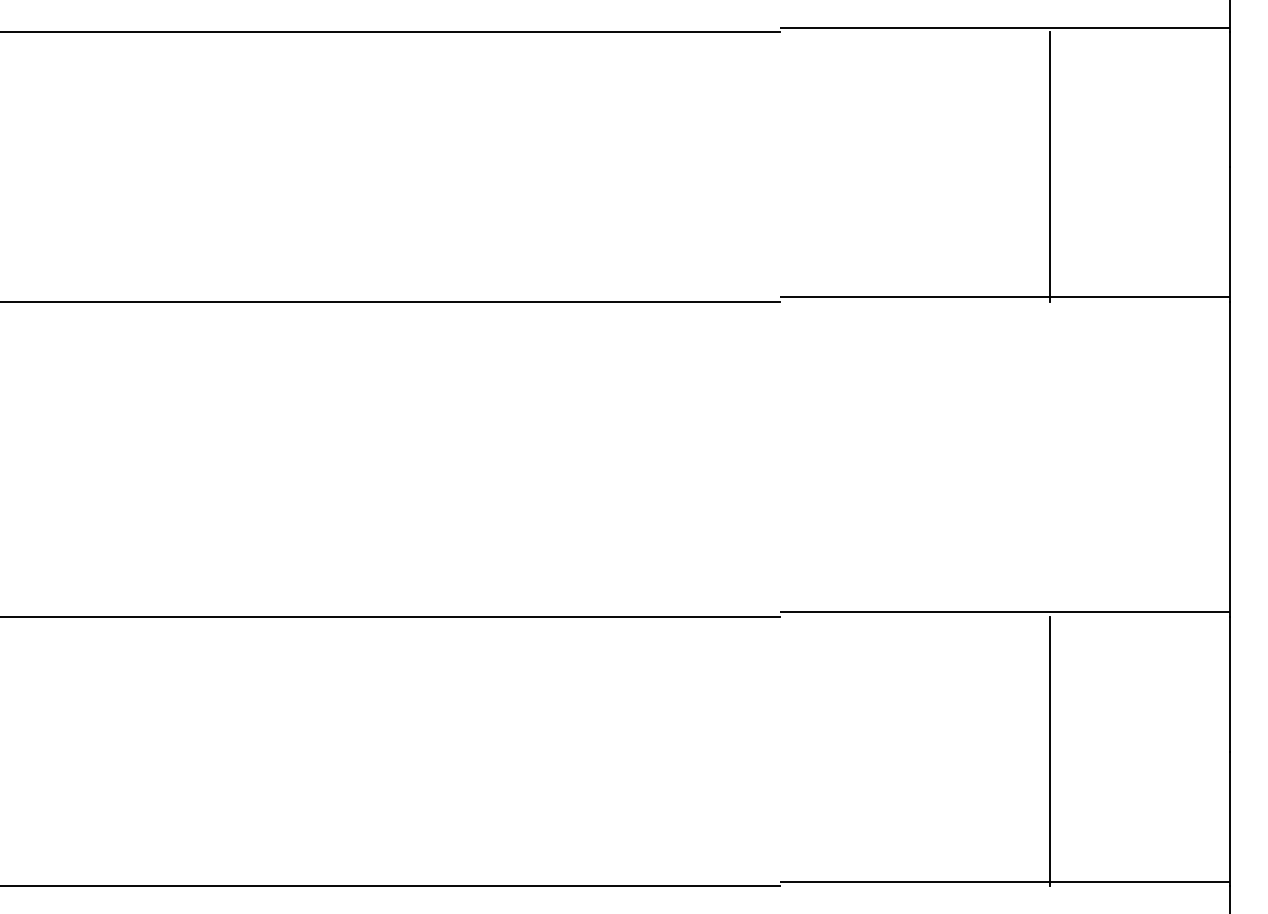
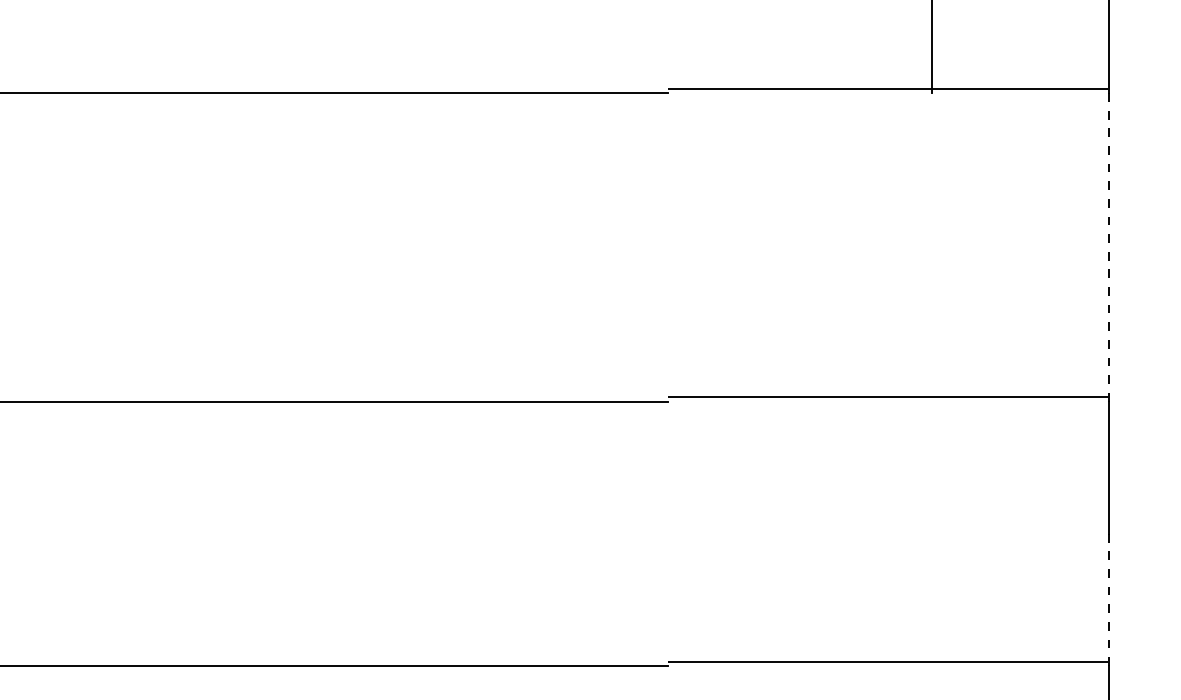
line: (1230, 458) -> (1109, 246), solid -> dashed
line: (1050, 751) -> (932, 533), removed
line: (1230, 818) -> (1109, 599), solid -> dashed

